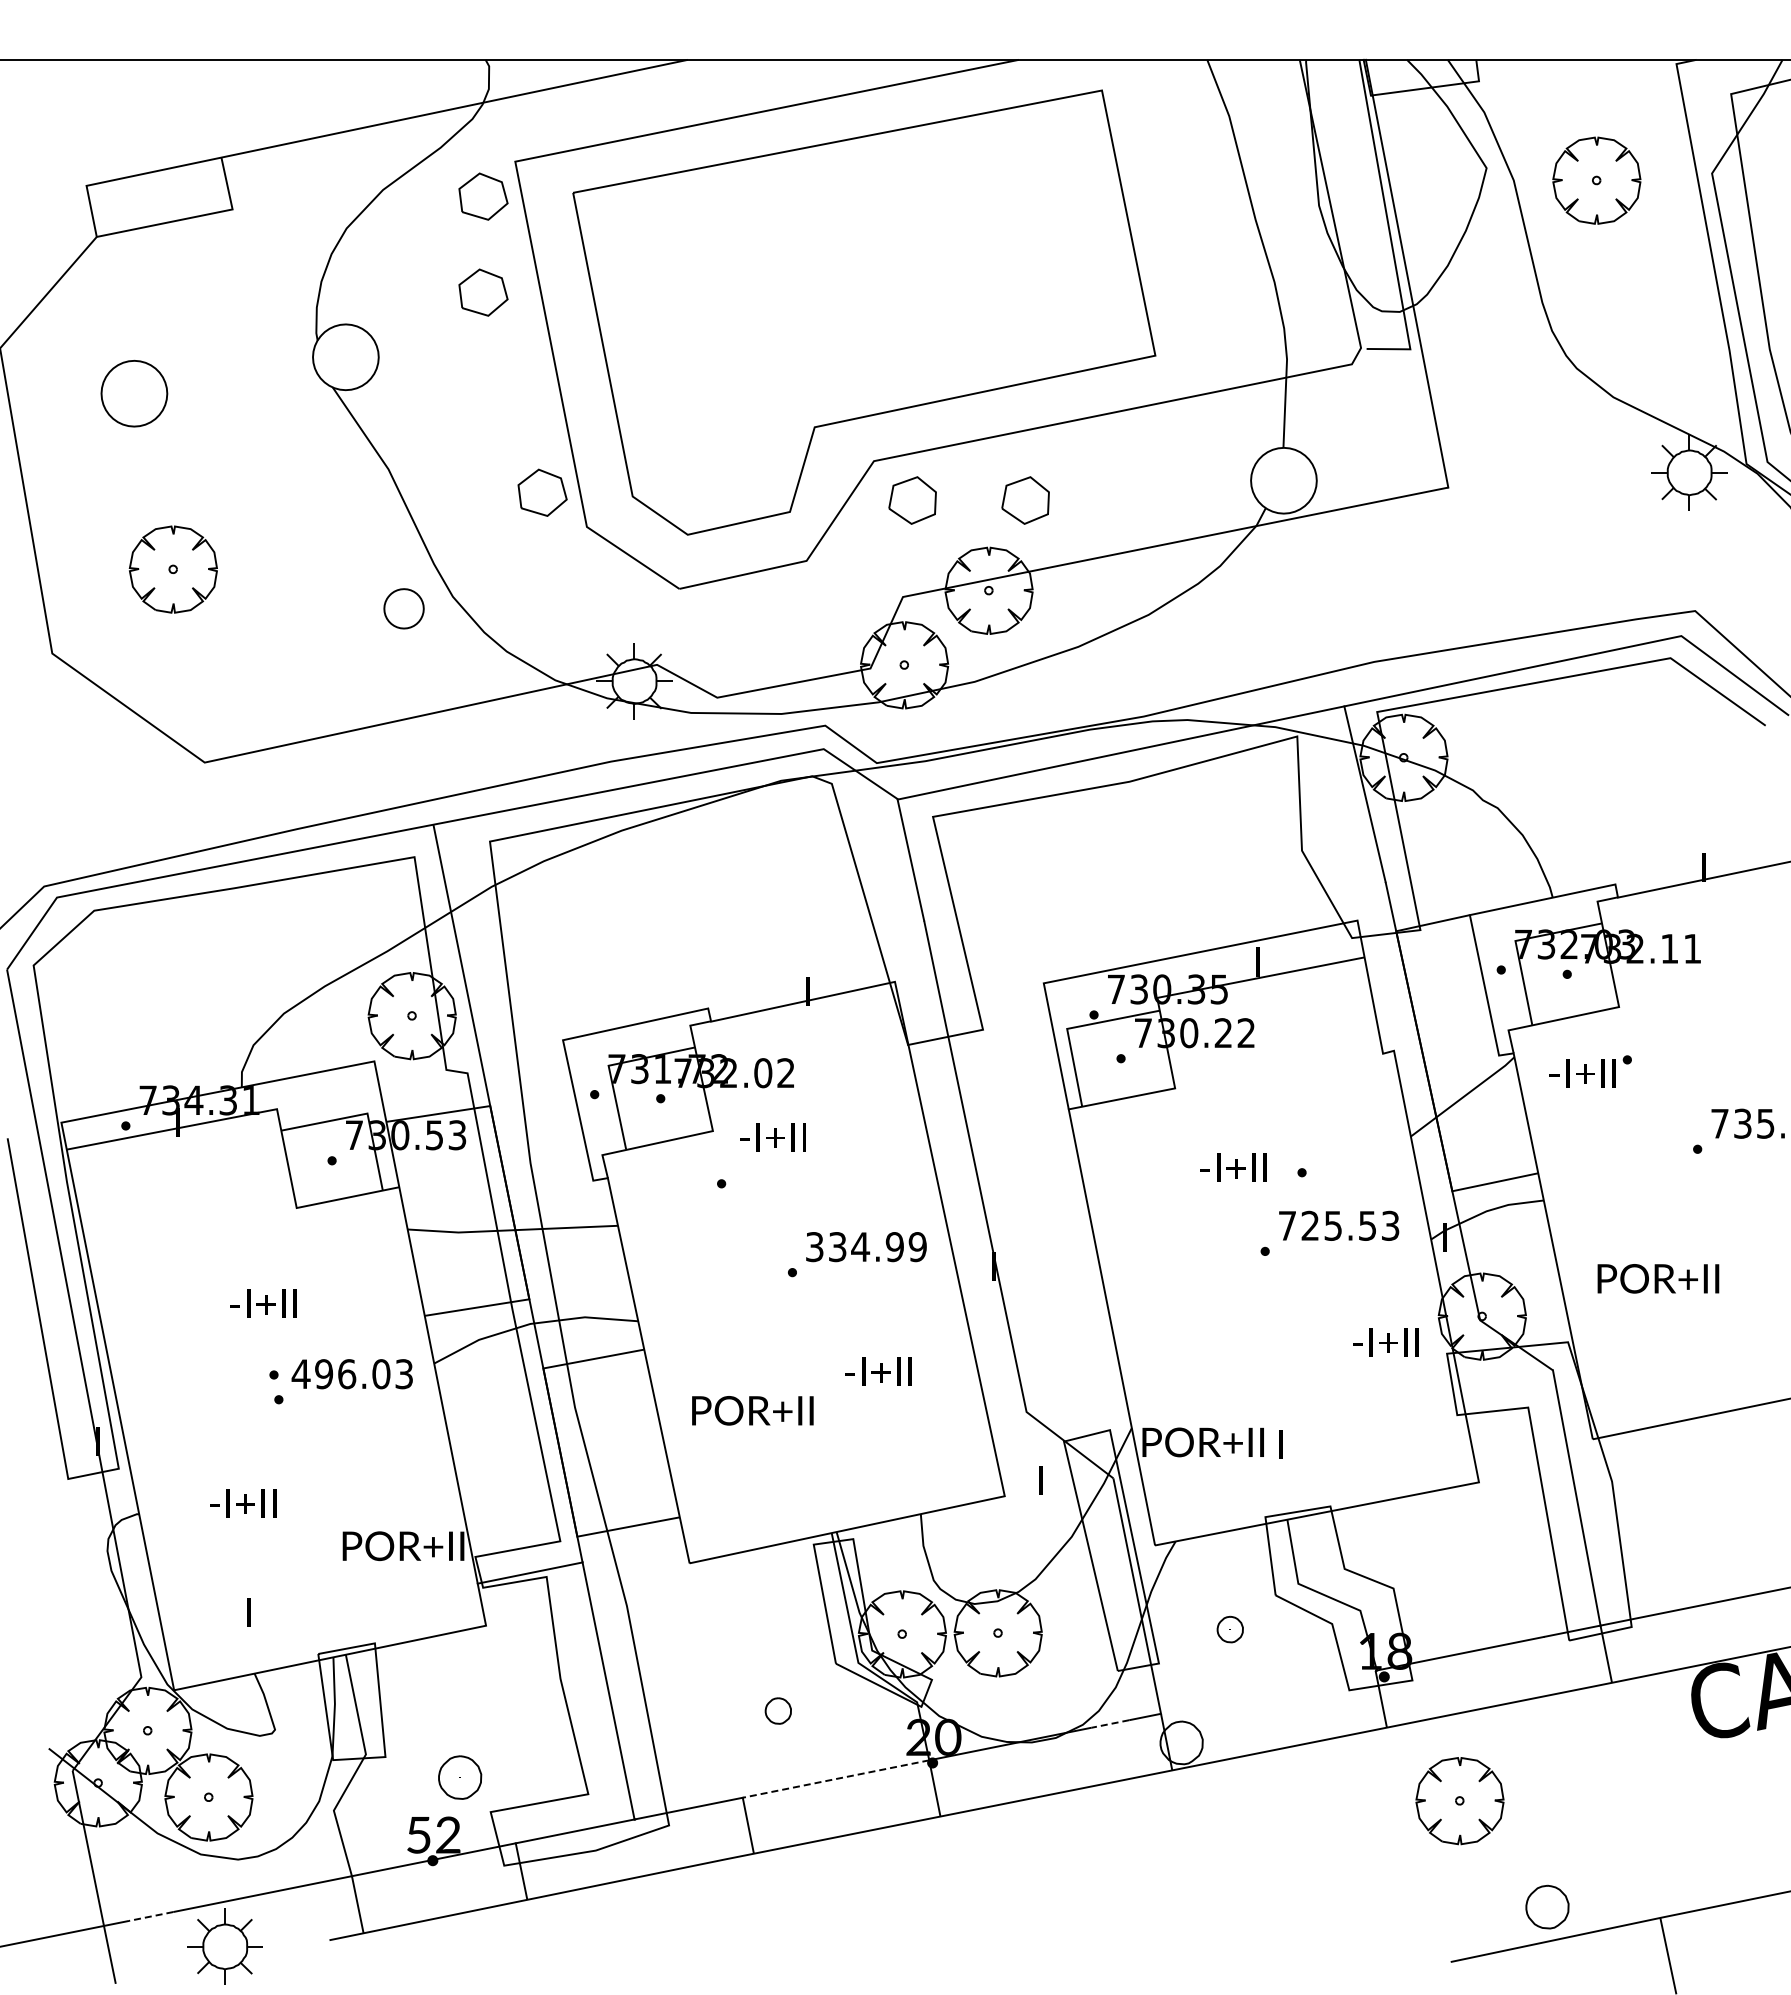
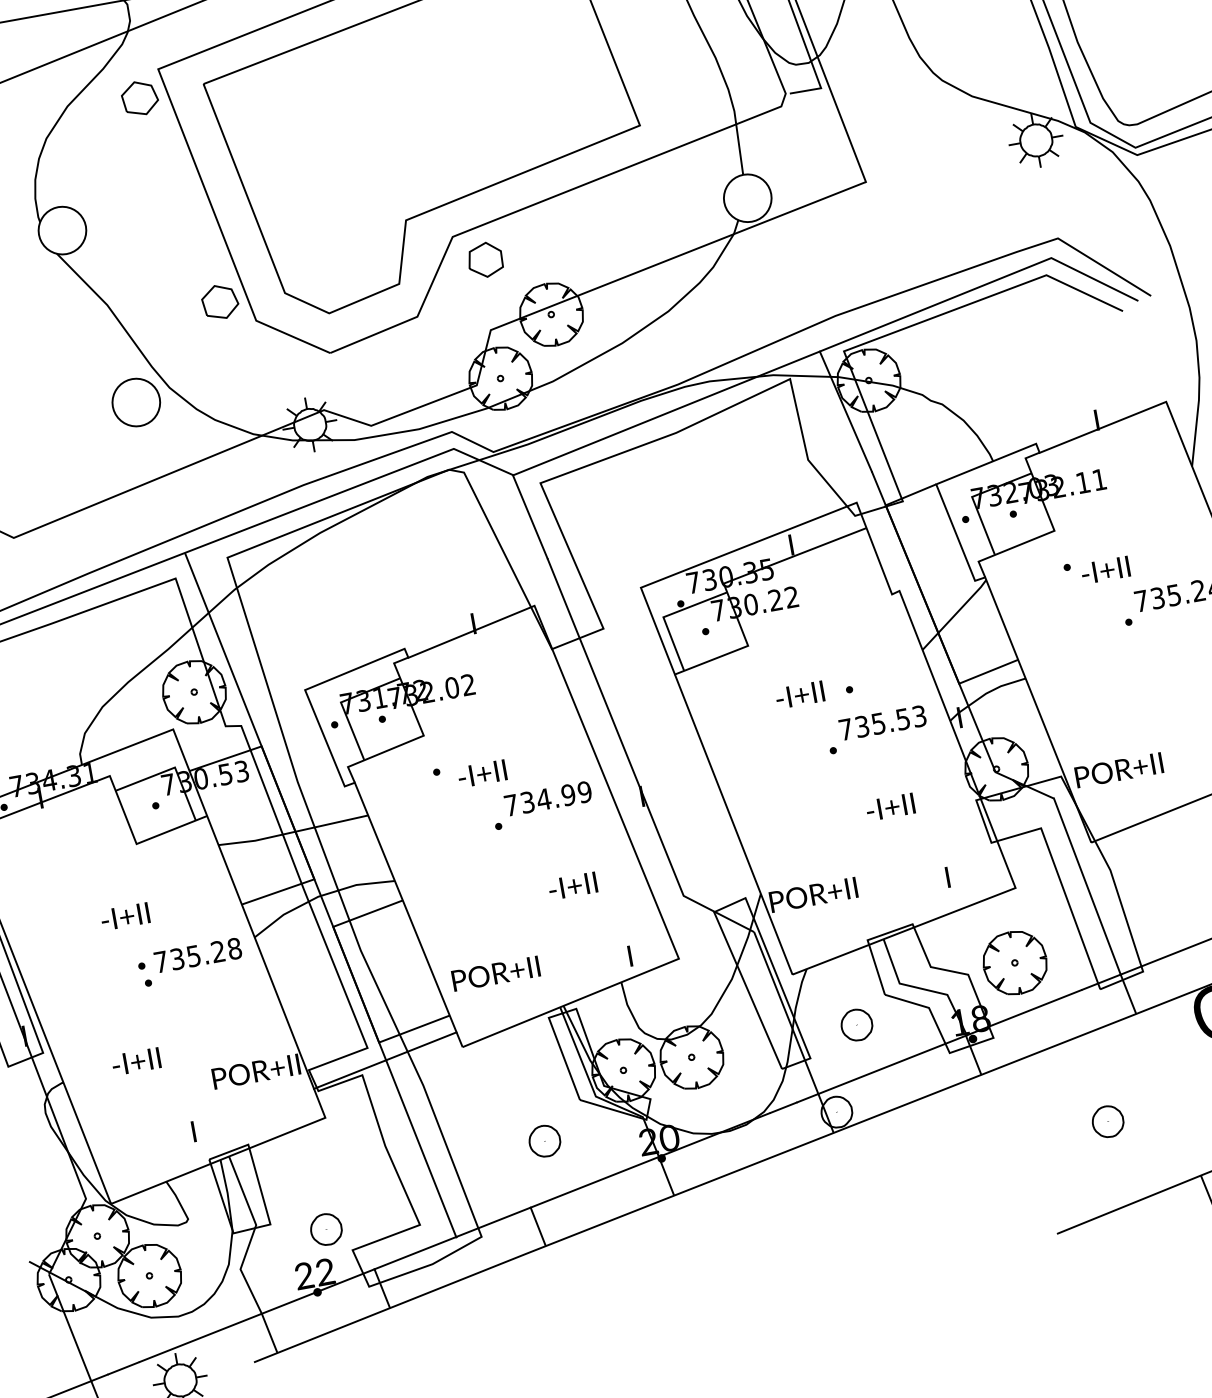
part: (483, 292) -> (152, 166), removed
part: (1025, 500) -> (565, 245), removed
part: (403, 608) -> (135, 402), size x1.67
text: (1582, 1073) -> (1105, 570), moved
text: (772, 1137) -> (481, 774), moved
text: (1309, 1225) -> (861, 726), 725.53 -> 735.53
text: (814, 1247) -> (511, 805), 334.99 -> 734.99
text: (1658, 1278) -> (1119, 770), moved
text: (1385, 1342) -> (890, 807), moved
text: (352, 1374) -> (197, 955), 496.03 -> 735.28
text: (752, 1410) -> (495, 973), moved
text: (1280, 1444) -> (947, 877), moved
text: (1040, 1480) -> (629, 956), moved
line: (633, 1551) -> (421, 1045), added
text: (248, 1612) -> (193, 1131), moved
part: (1230, 1629) -> (857, 1024), size x1.67
line: (1268, 1691) -> (892, 1064), added
part: (778, 1710) -> (544, 1140), size x1.67
line: (1109, 1724) -> (782, 1108), dashed -> solid
line: (835, 1779) -> (594, 1182), dashed -> solid
part: (1459, 1801) -> (1014, 963), moved
text: (418, 1834) -> (303, 1275), 52 -> 22
part: (1547, 1906) -> (1108, 1121), moved
line: (151, 1916) -> (123, 1368), dashed -> solid

